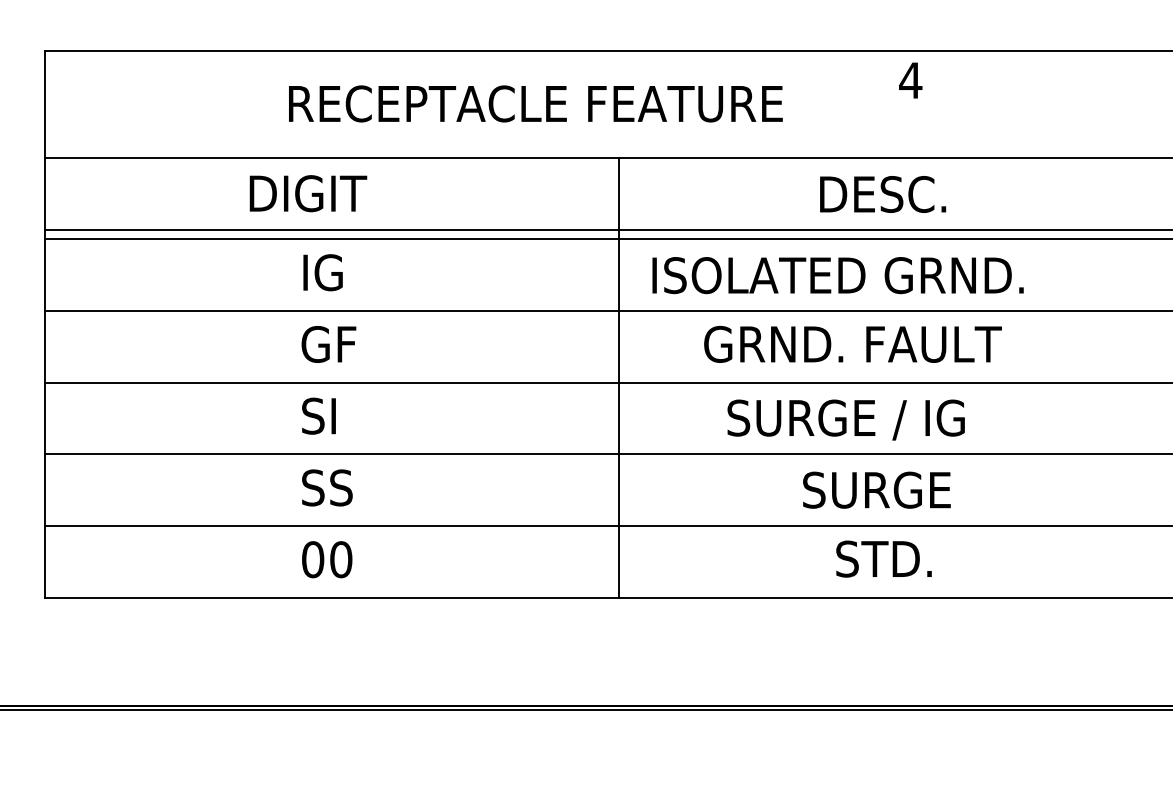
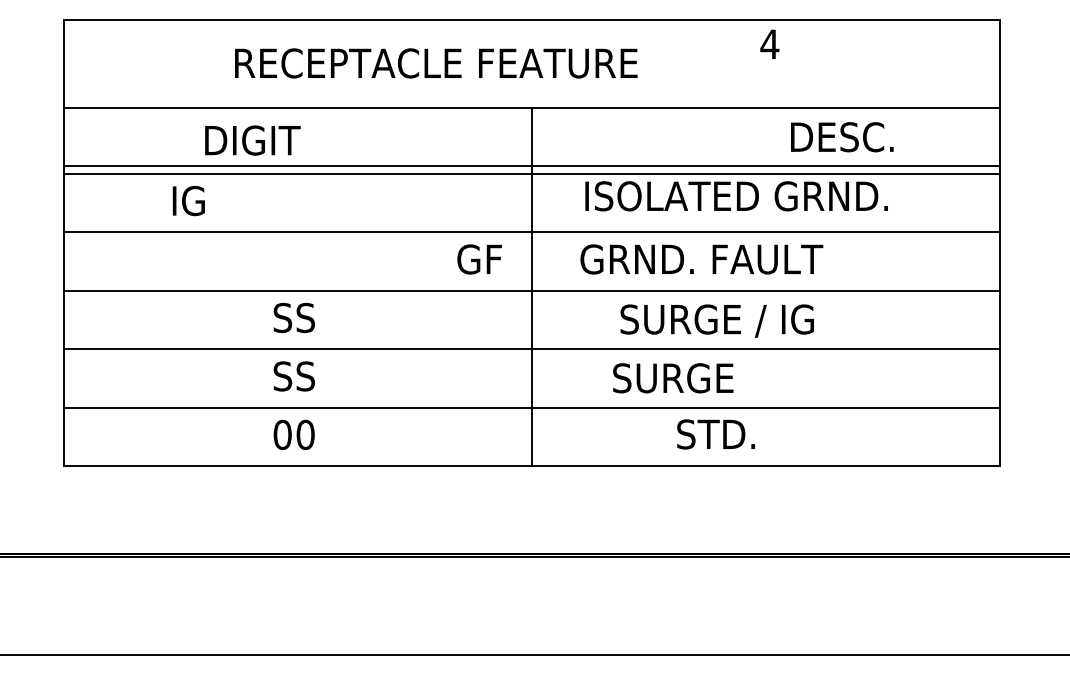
text: (536, 104) -> (436, 63), moved
text: (307, 193) -> (252, 140), moved
text: (883, 194) -> (842, 137), moved
text: (322, 273) -> (188, 201), moved
text: (837, 275) -> (736, 196), moved
text: (328, 344) -> (479, 259), moved
text: (852, 344) -> (701, 259), moved
text: (341, 415) -> (305, 317), SI -> SS
text: (877, 490) -> (673, 378), moved
text: (883, 559) -> (715, 434), moved

